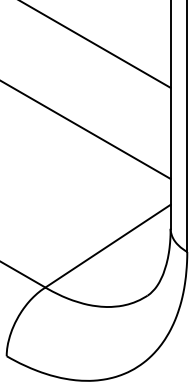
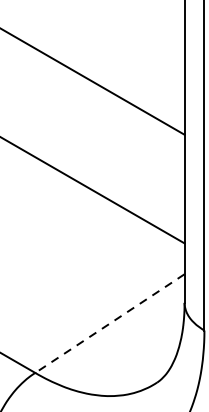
line: (107, 246) -> (109, 323), solid -> dashed

